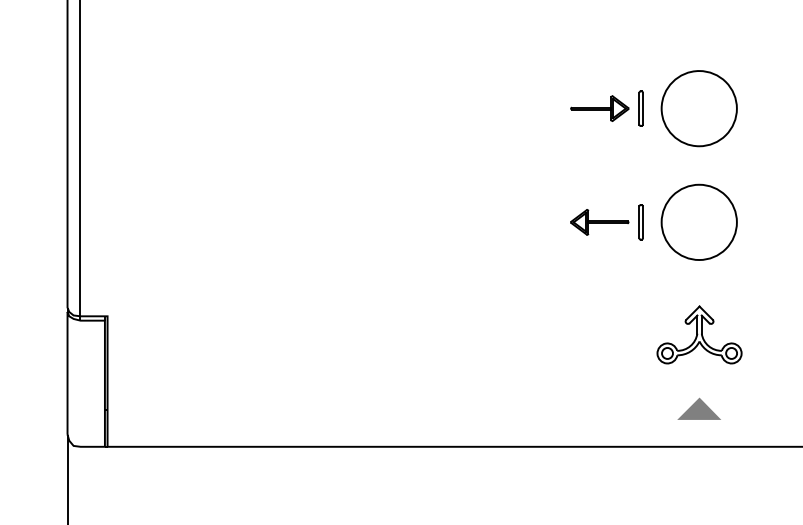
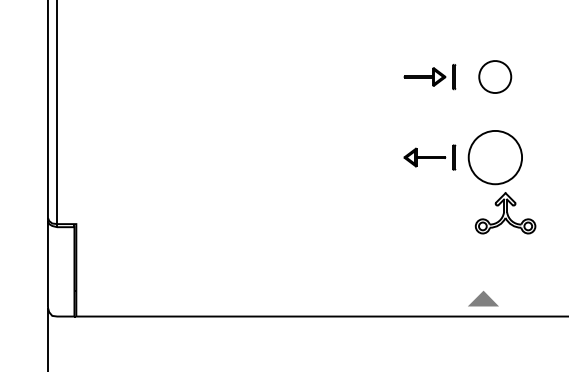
part: (698, 107) -> (494, 76), size x0.6
part: (699, 335) -> (505, 213), moved
part: (699, 408) -> (483, 298), moved

